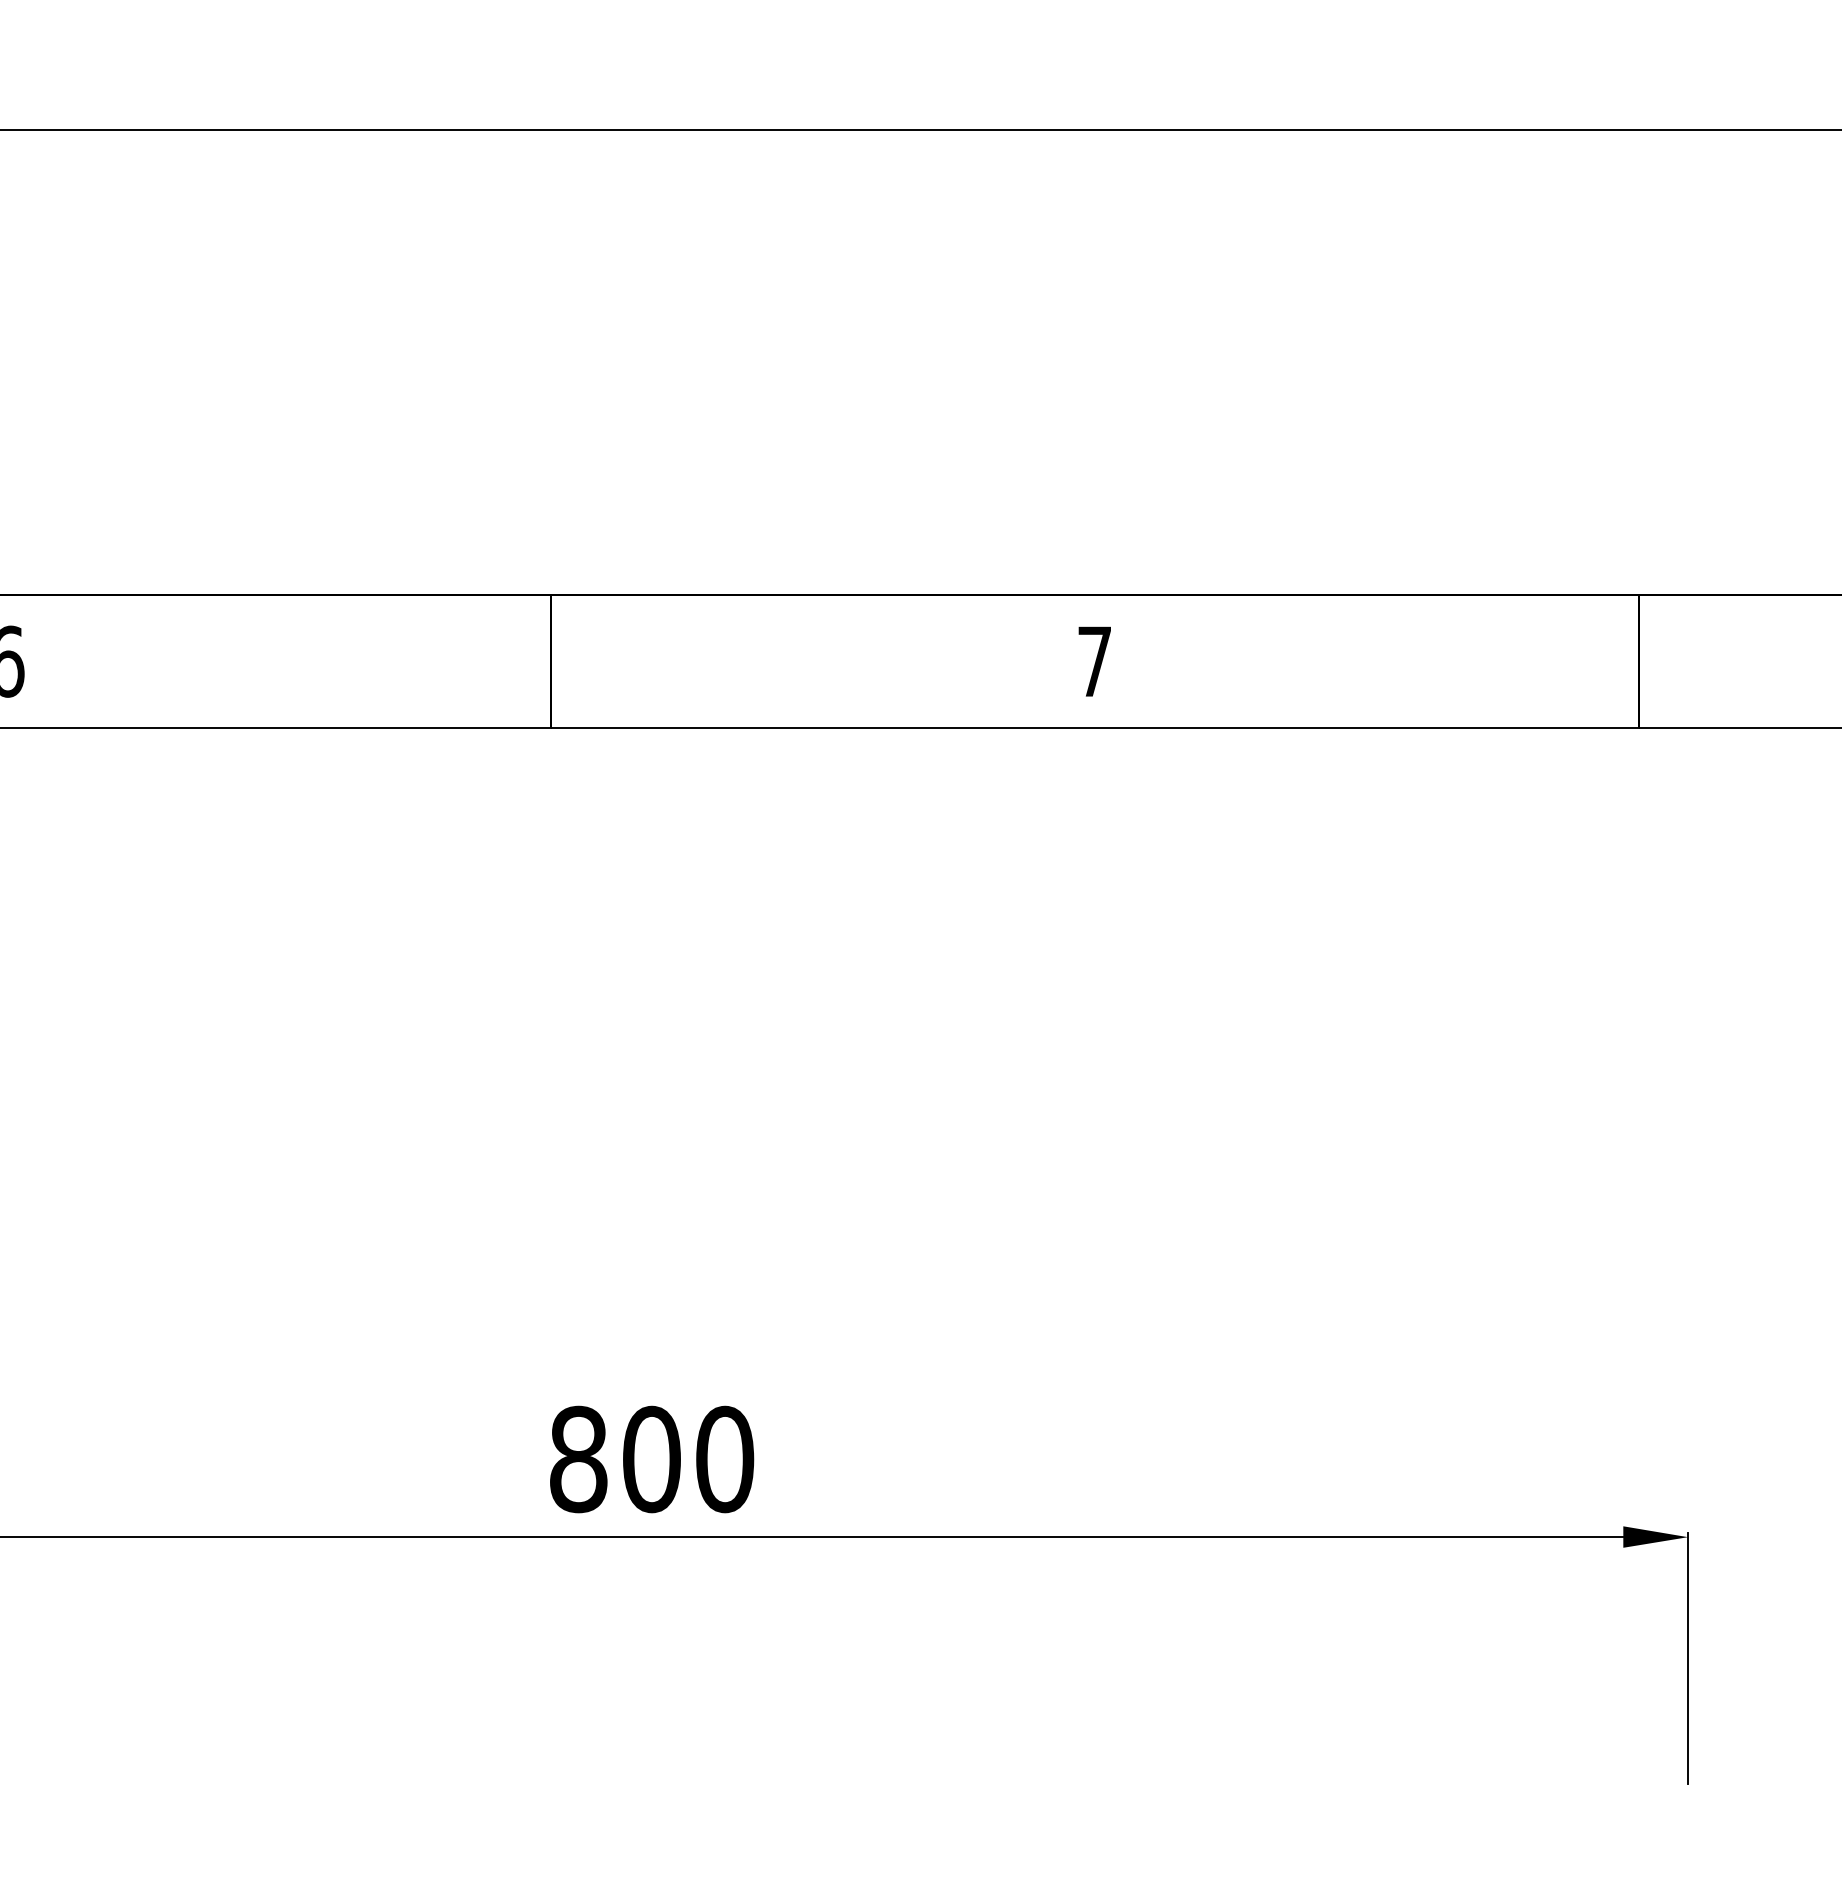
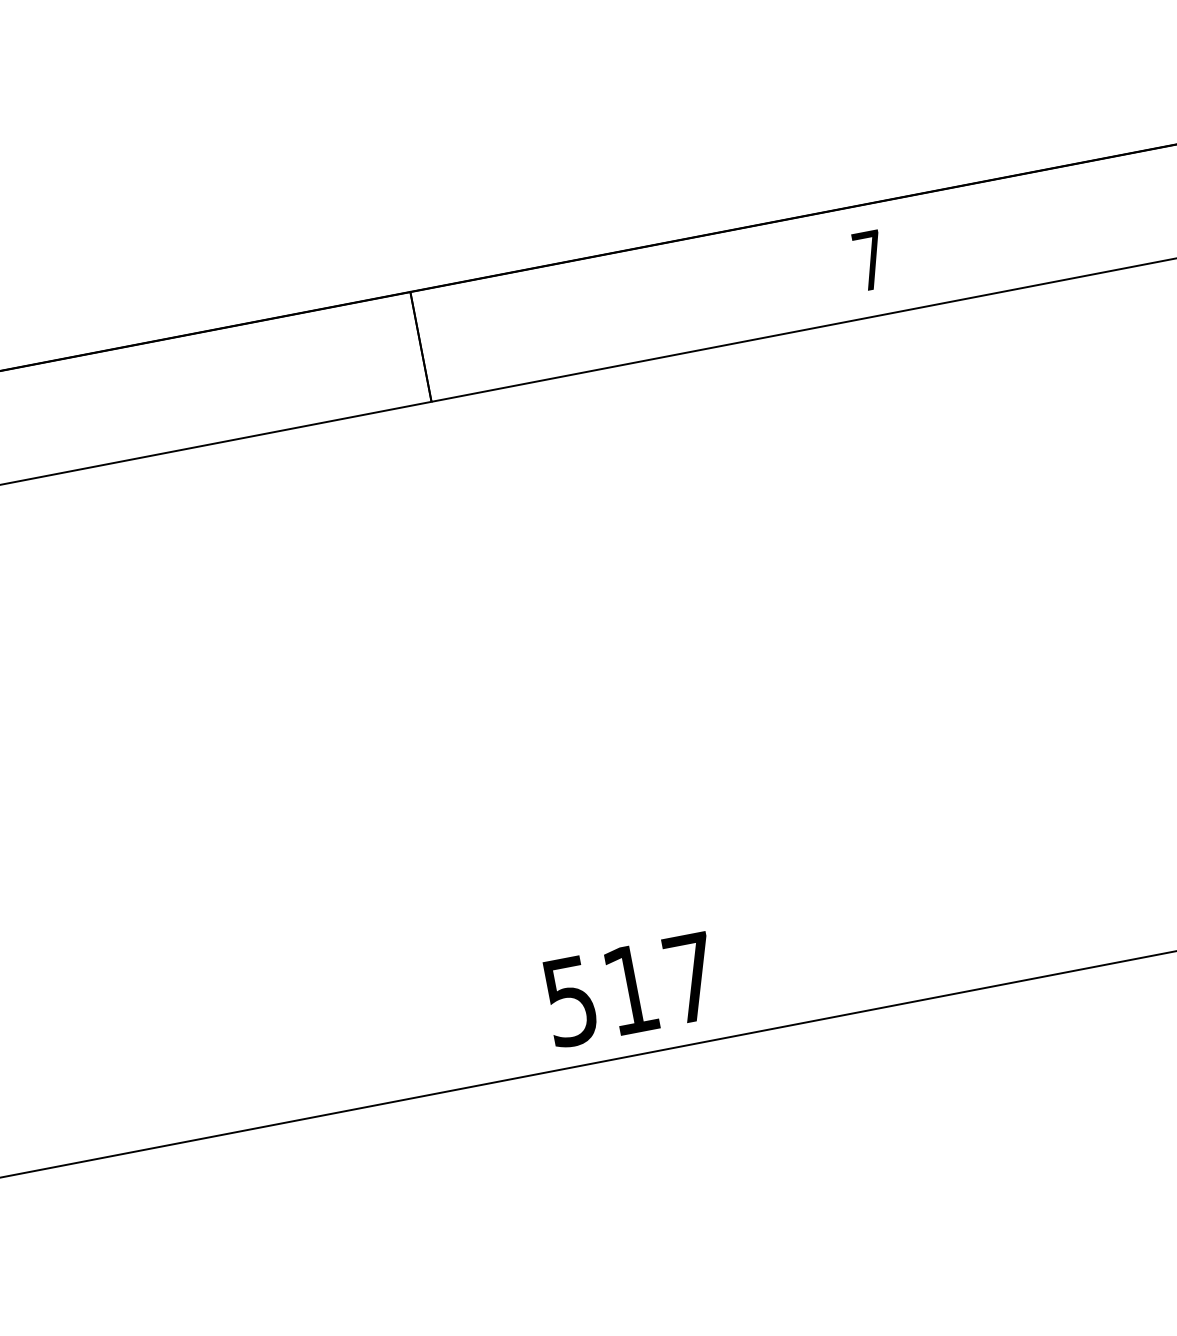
text: (652, 1459) -> (631, 989), 800 -> 517

